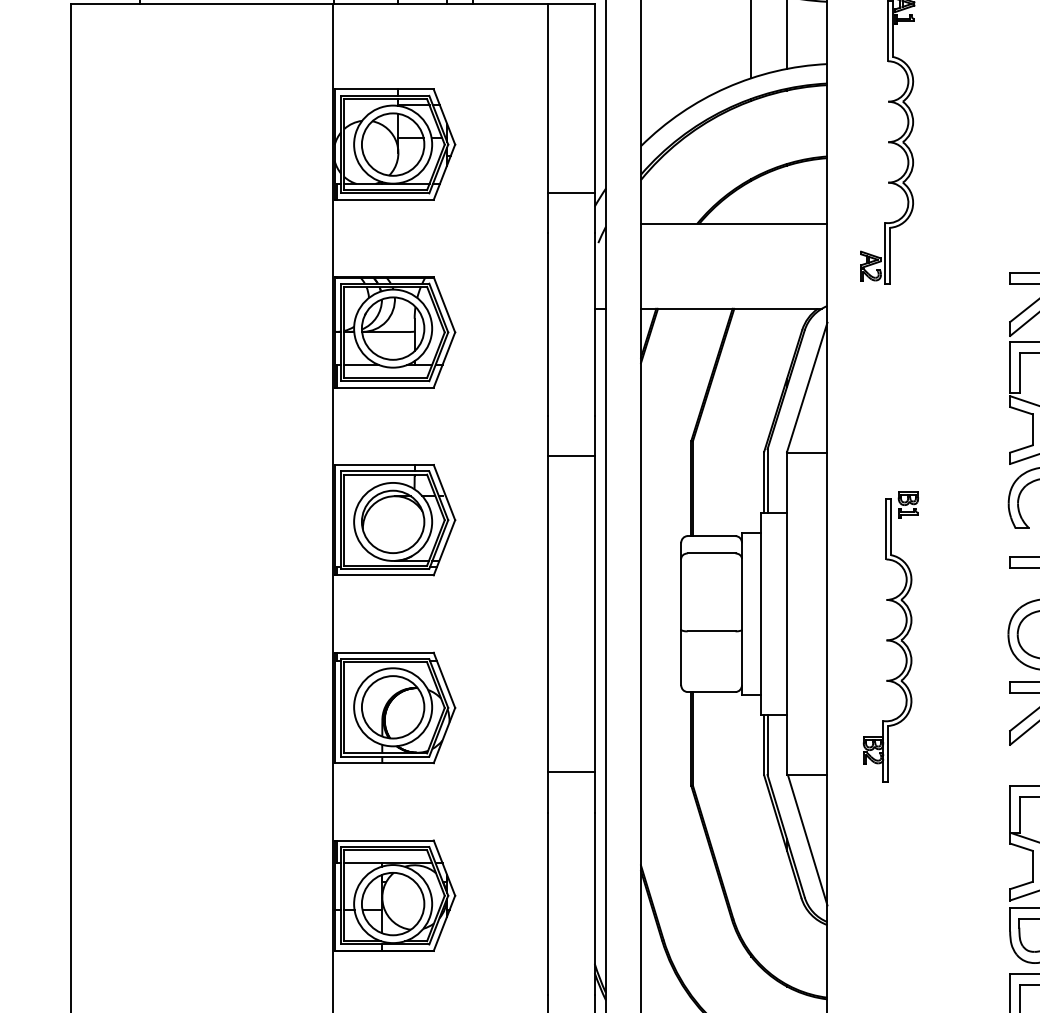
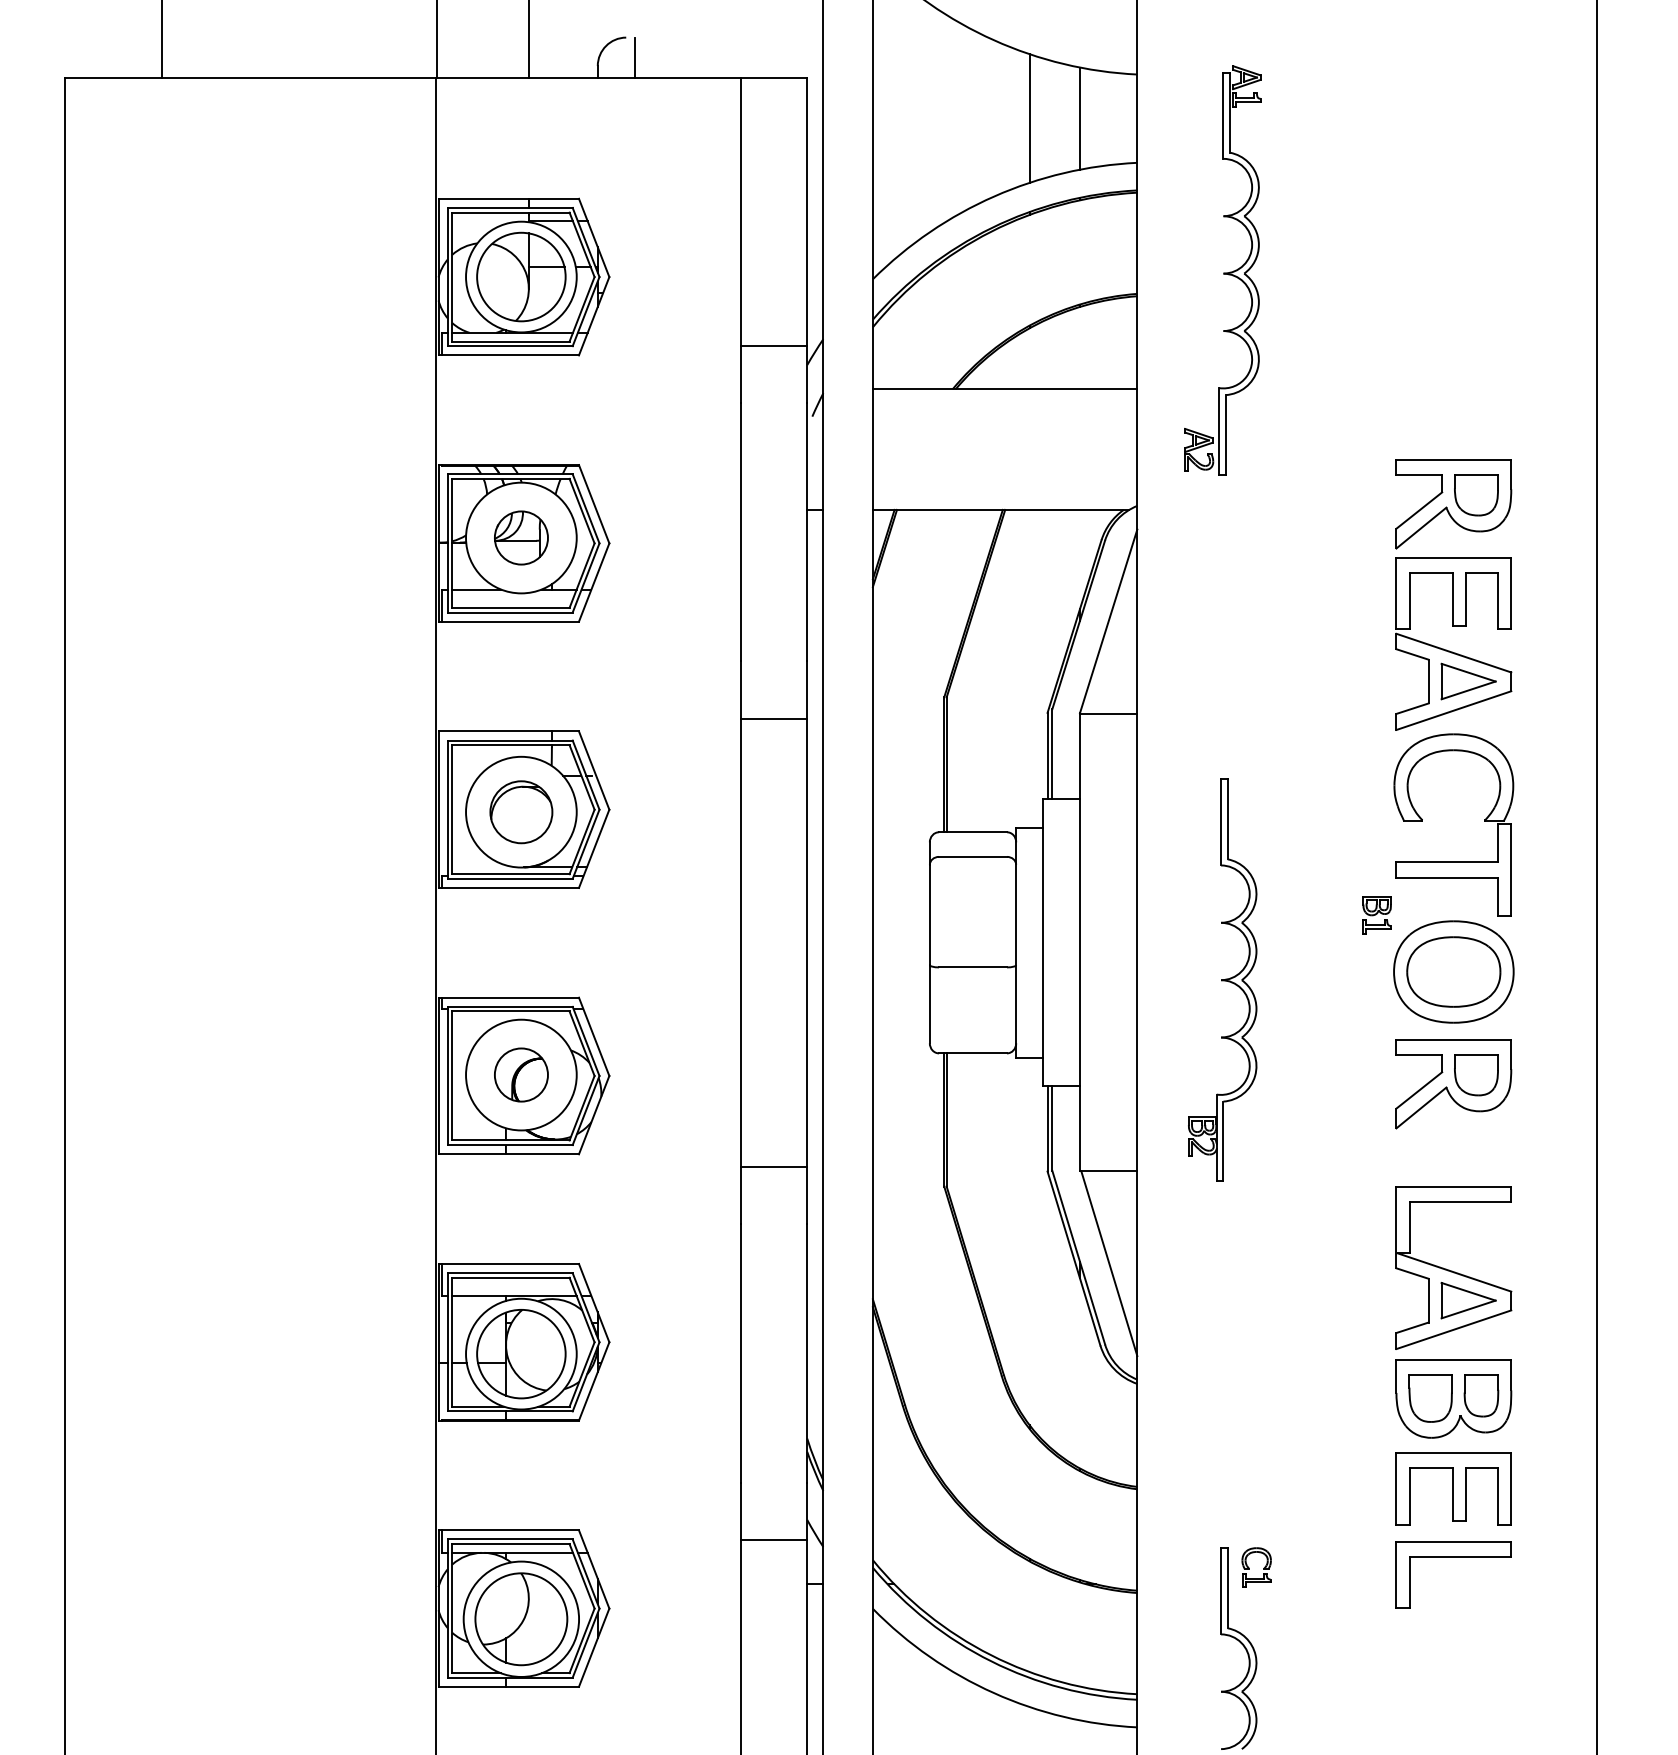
part: (393, 328) -> (521, 537), size x0.6
part: (907, 505) -> (1376, 915), moved
part: (393, 522) -> (521, 812), size x0.7
part: (393, 706) -> (521, 1074), size x0.6

